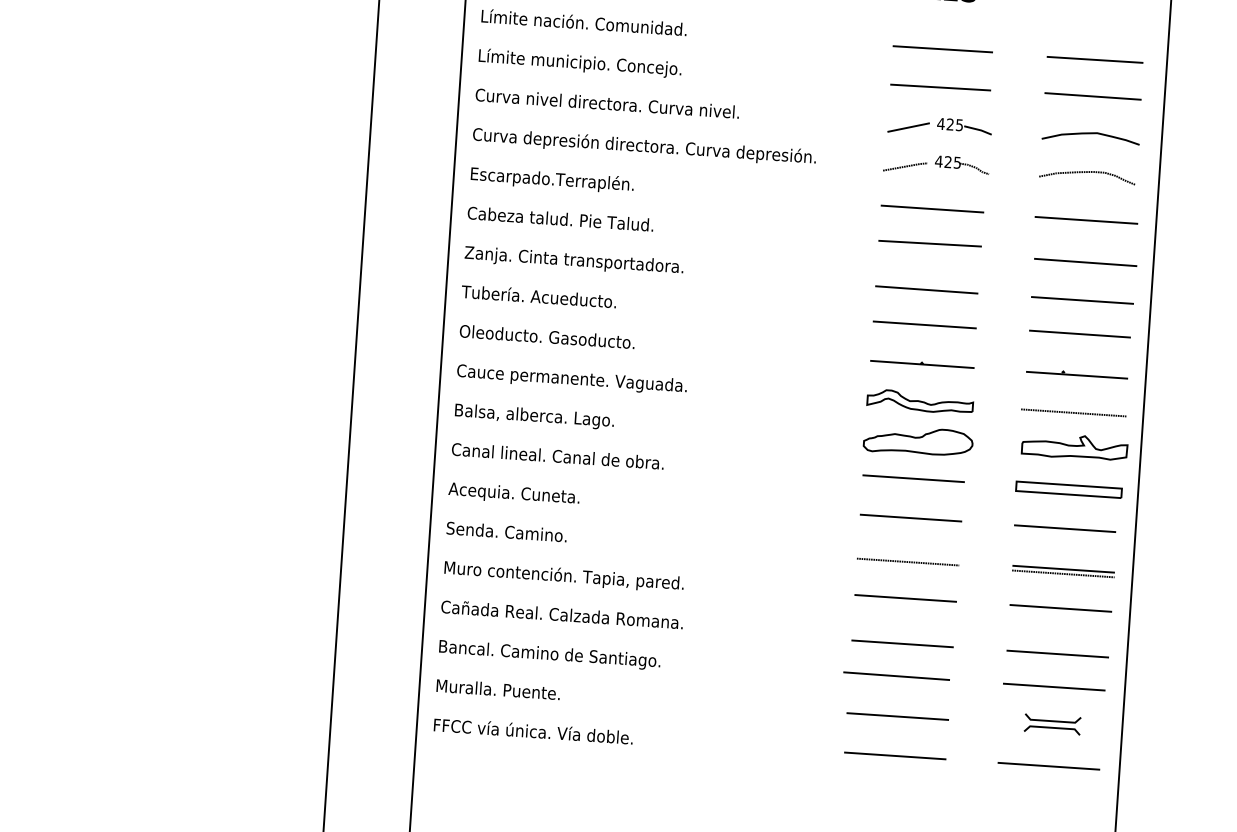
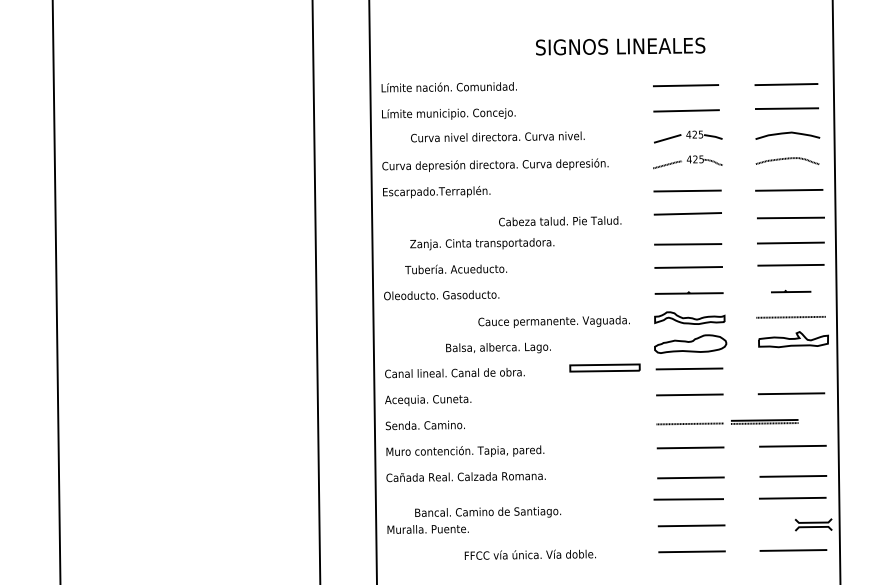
text: (607, 102) -> (497, 136), moved
text: (561, 219) -> (560, 221), moved
text: (574, 261) -> (482, 244), moved
text: (538, 296) -> (455, 269), moved
part: (1076, 373) -> (790, 291), size x0.6
text: (571, 378) -> (553, 321), moved
text: (534, 415) -> (498, 347), moved
part: (1068, 488) -> (604, 367), moved
part: (1063, 570) -> (764, 421), moved
text: (550, 653) -> (488, 511), moved
part: (1052, 723) -> (813, 524), moved
text: (532, 730) -> (529, 554), moved

